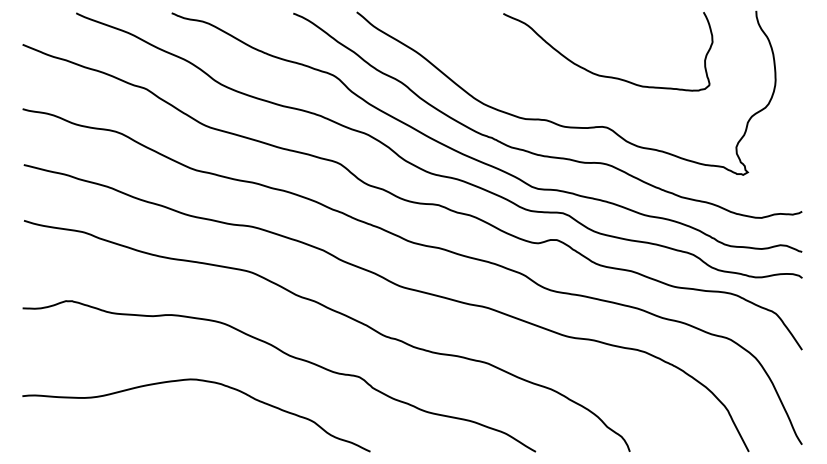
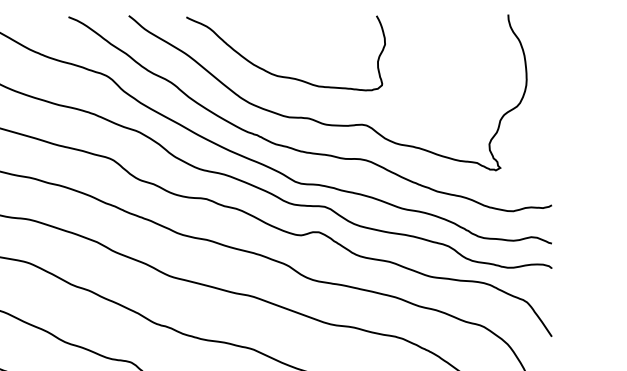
curve: (605, 75) -> (283, 75), moved

